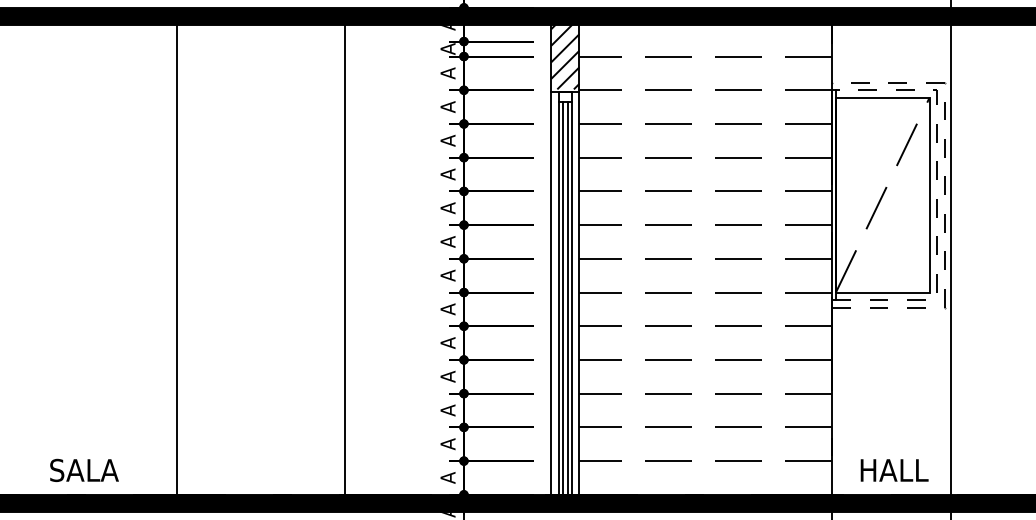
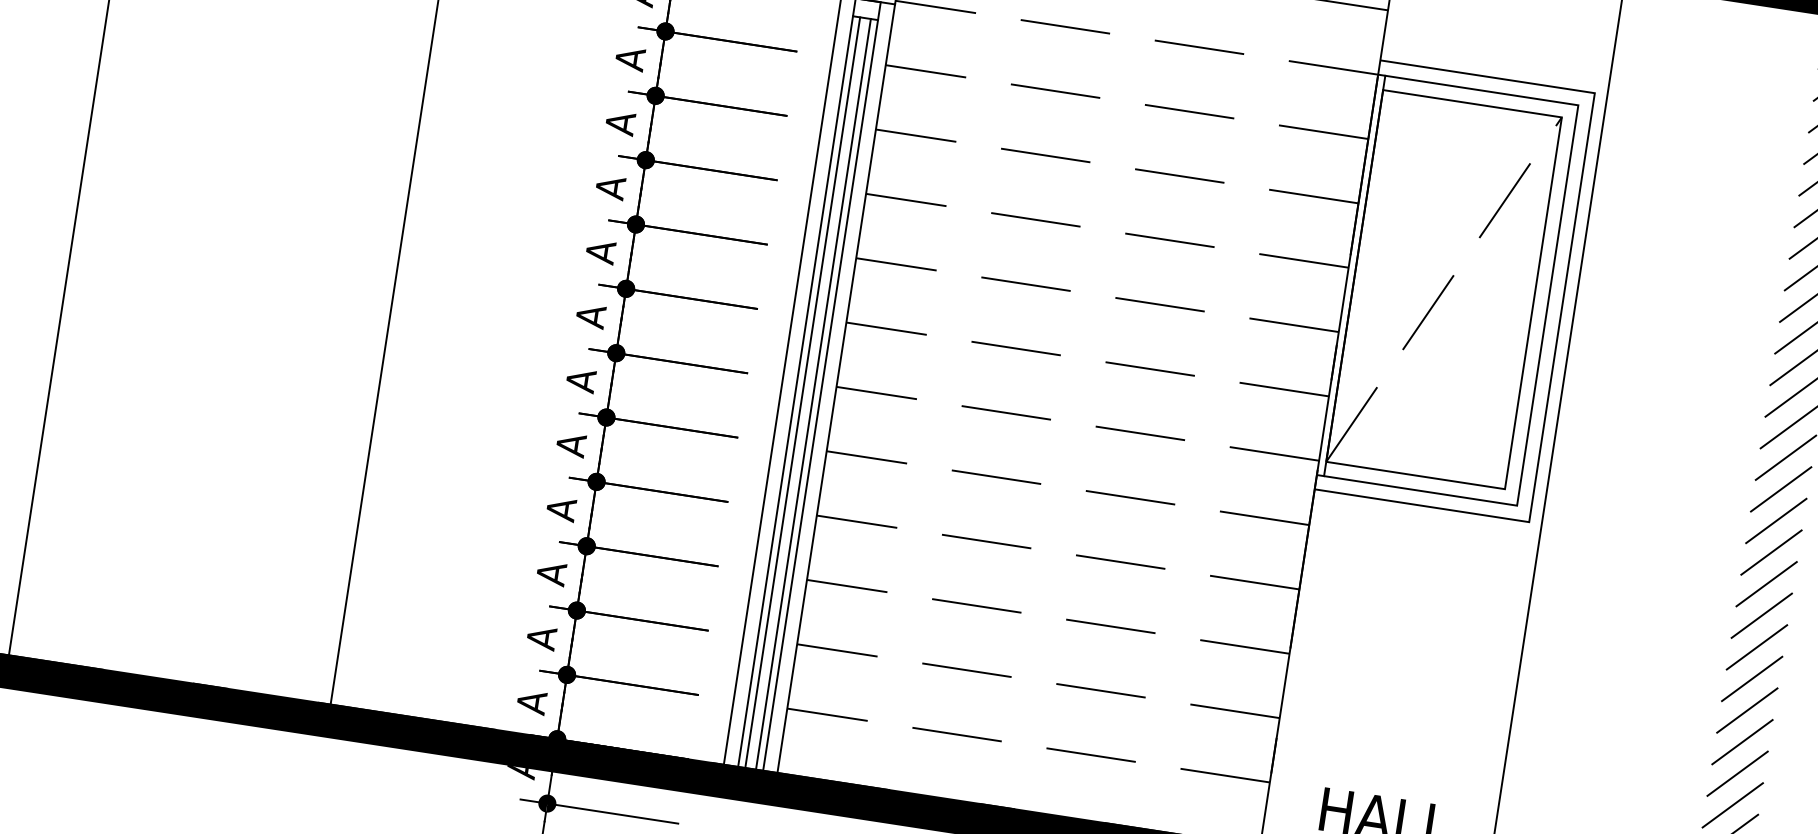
line: (944, 194) -> (1562, 306), dashed -> solid
line: (937, 195) -> (1548, 306), dashed -> solid

